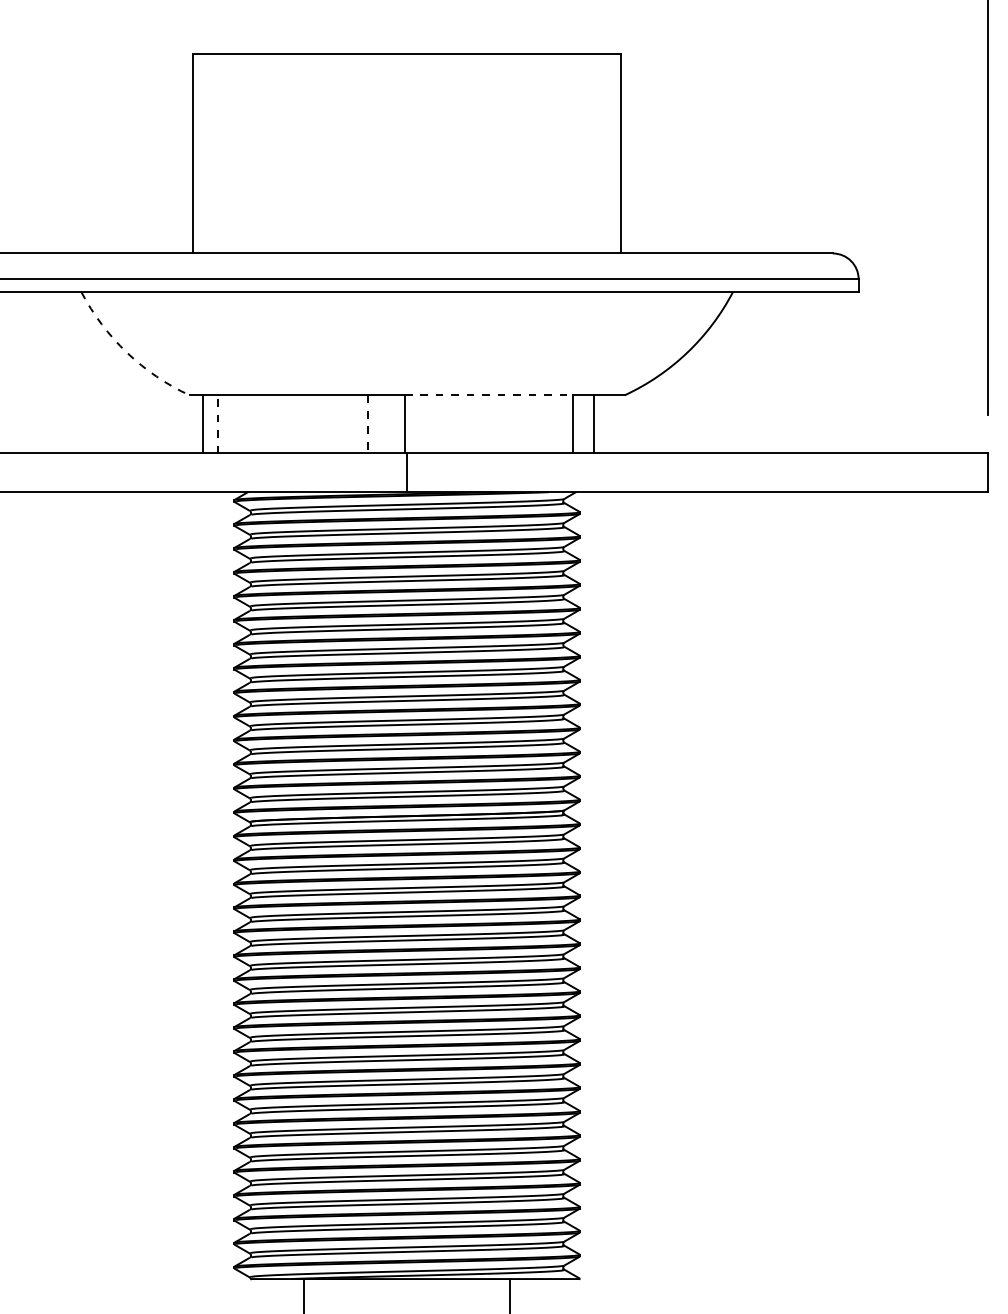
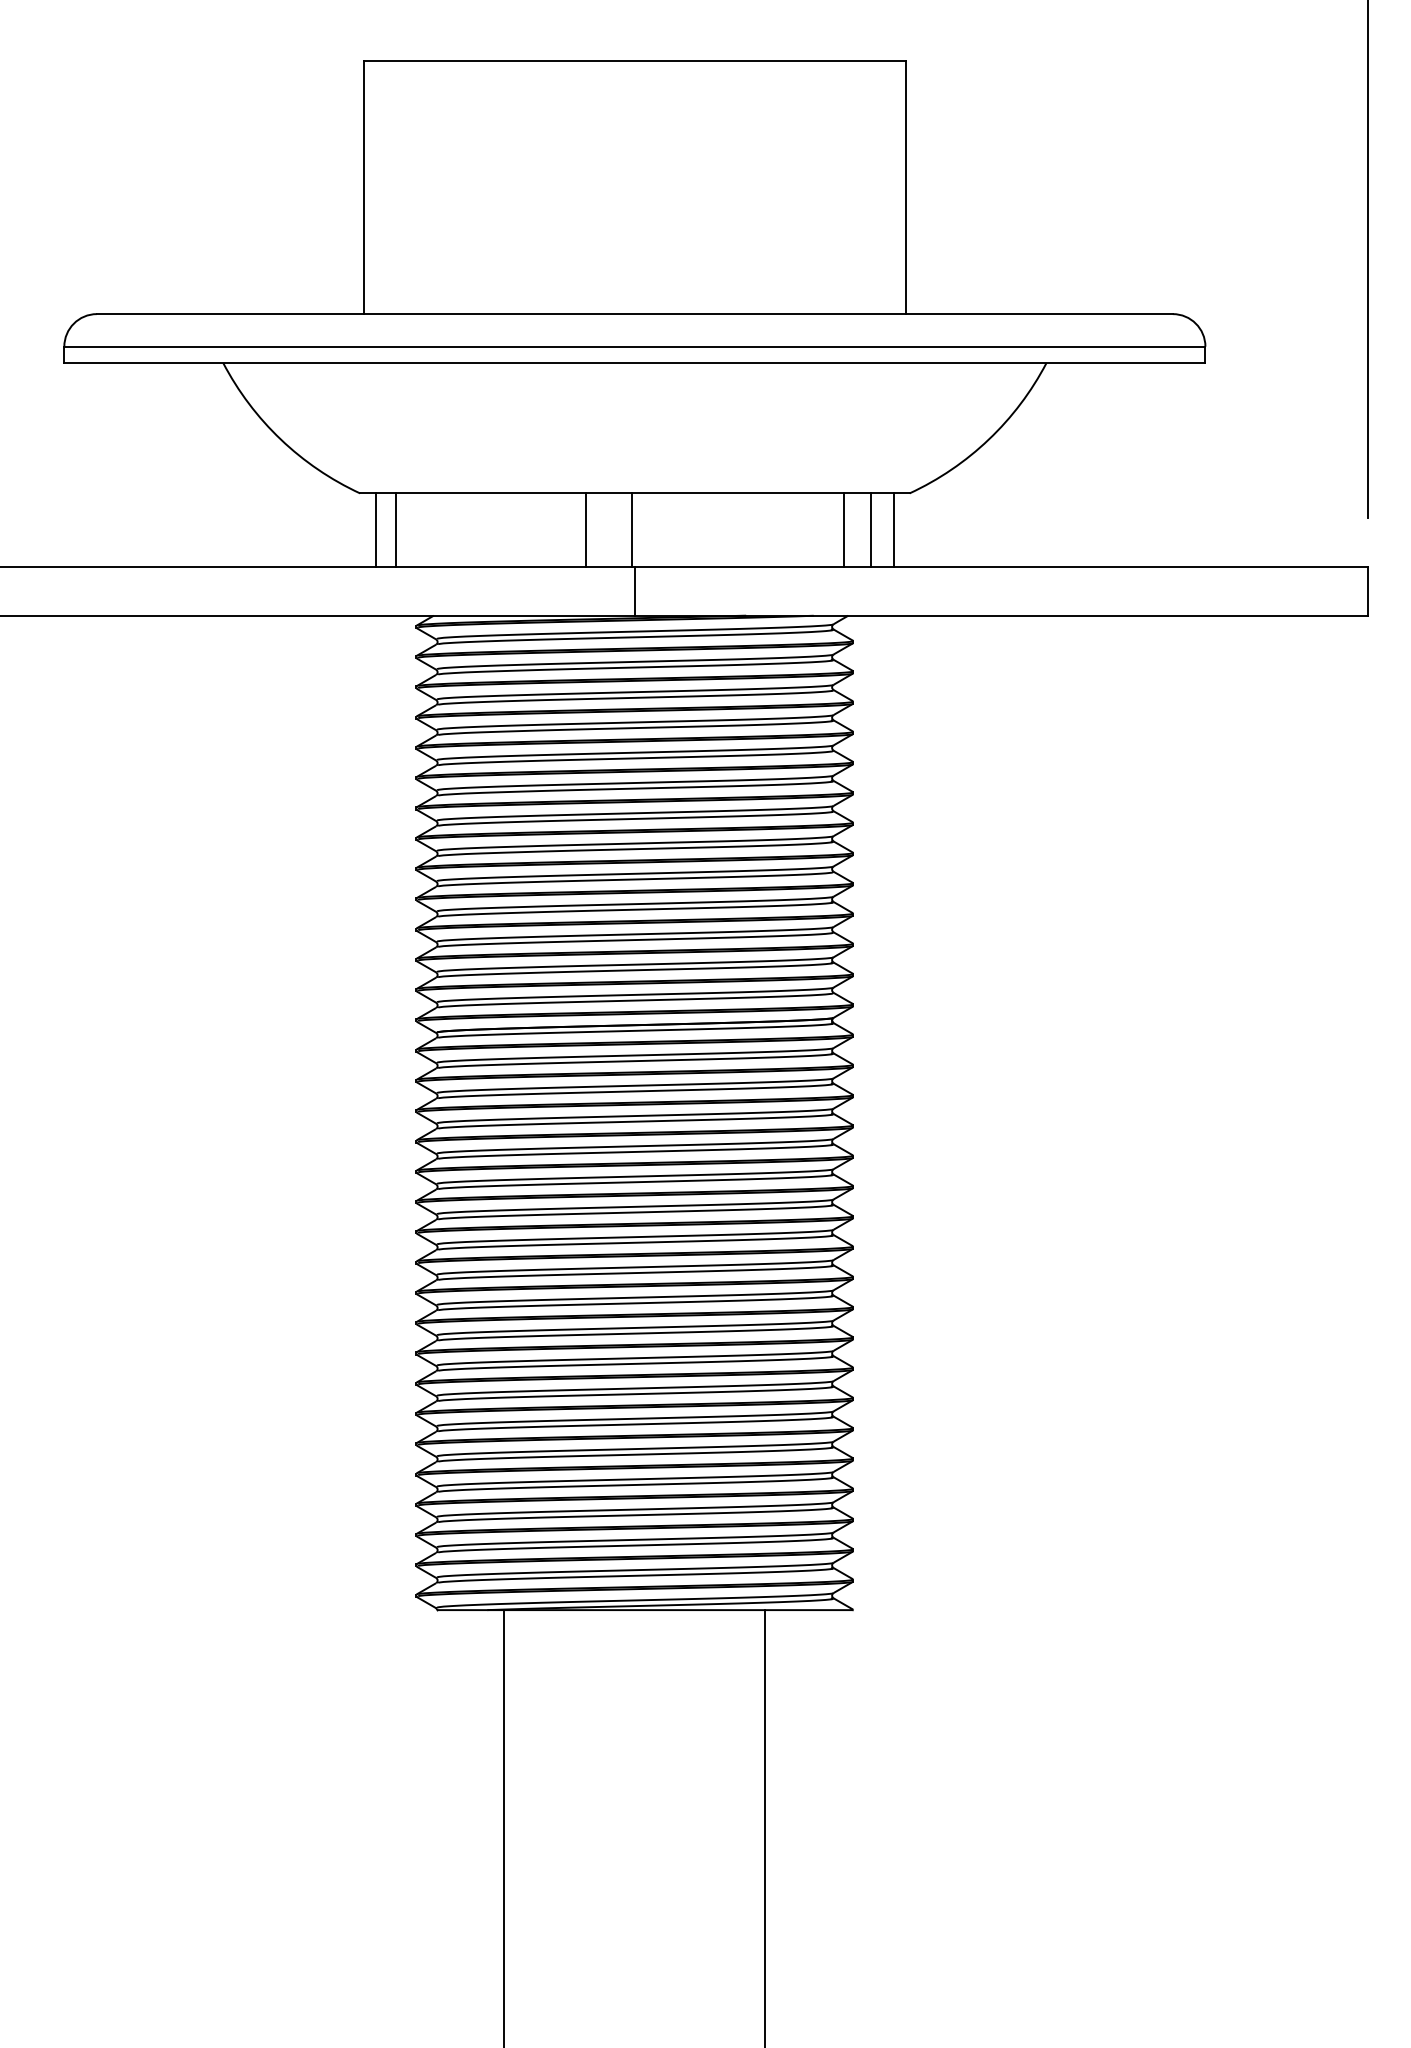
arc: (126, 352) -> (280, 439), dashed -> solid
line: (489, 395) -> (738, 493), dashed -> solid
line: (611, 423) -> (893, 529), added
line: (217, 424) -> (395, 530), dashed -> solid
line: (368, 424) -> (585, 530), dashed -> solid

